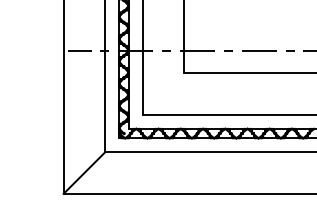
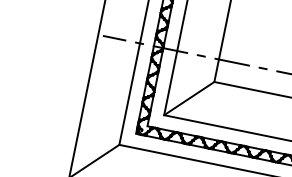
line: (163, 93) -> (189, 98), added

